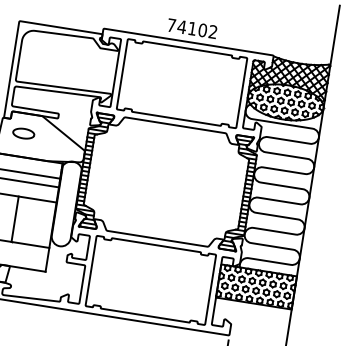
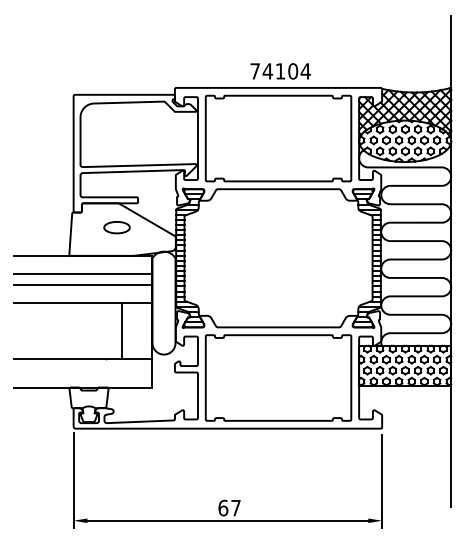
text: (212, 32) -> (305, 71), 74102 -> 74104
part: (23, 133) -> (116, 227), moved
line: (14, 218) -> (121, 330), moved

